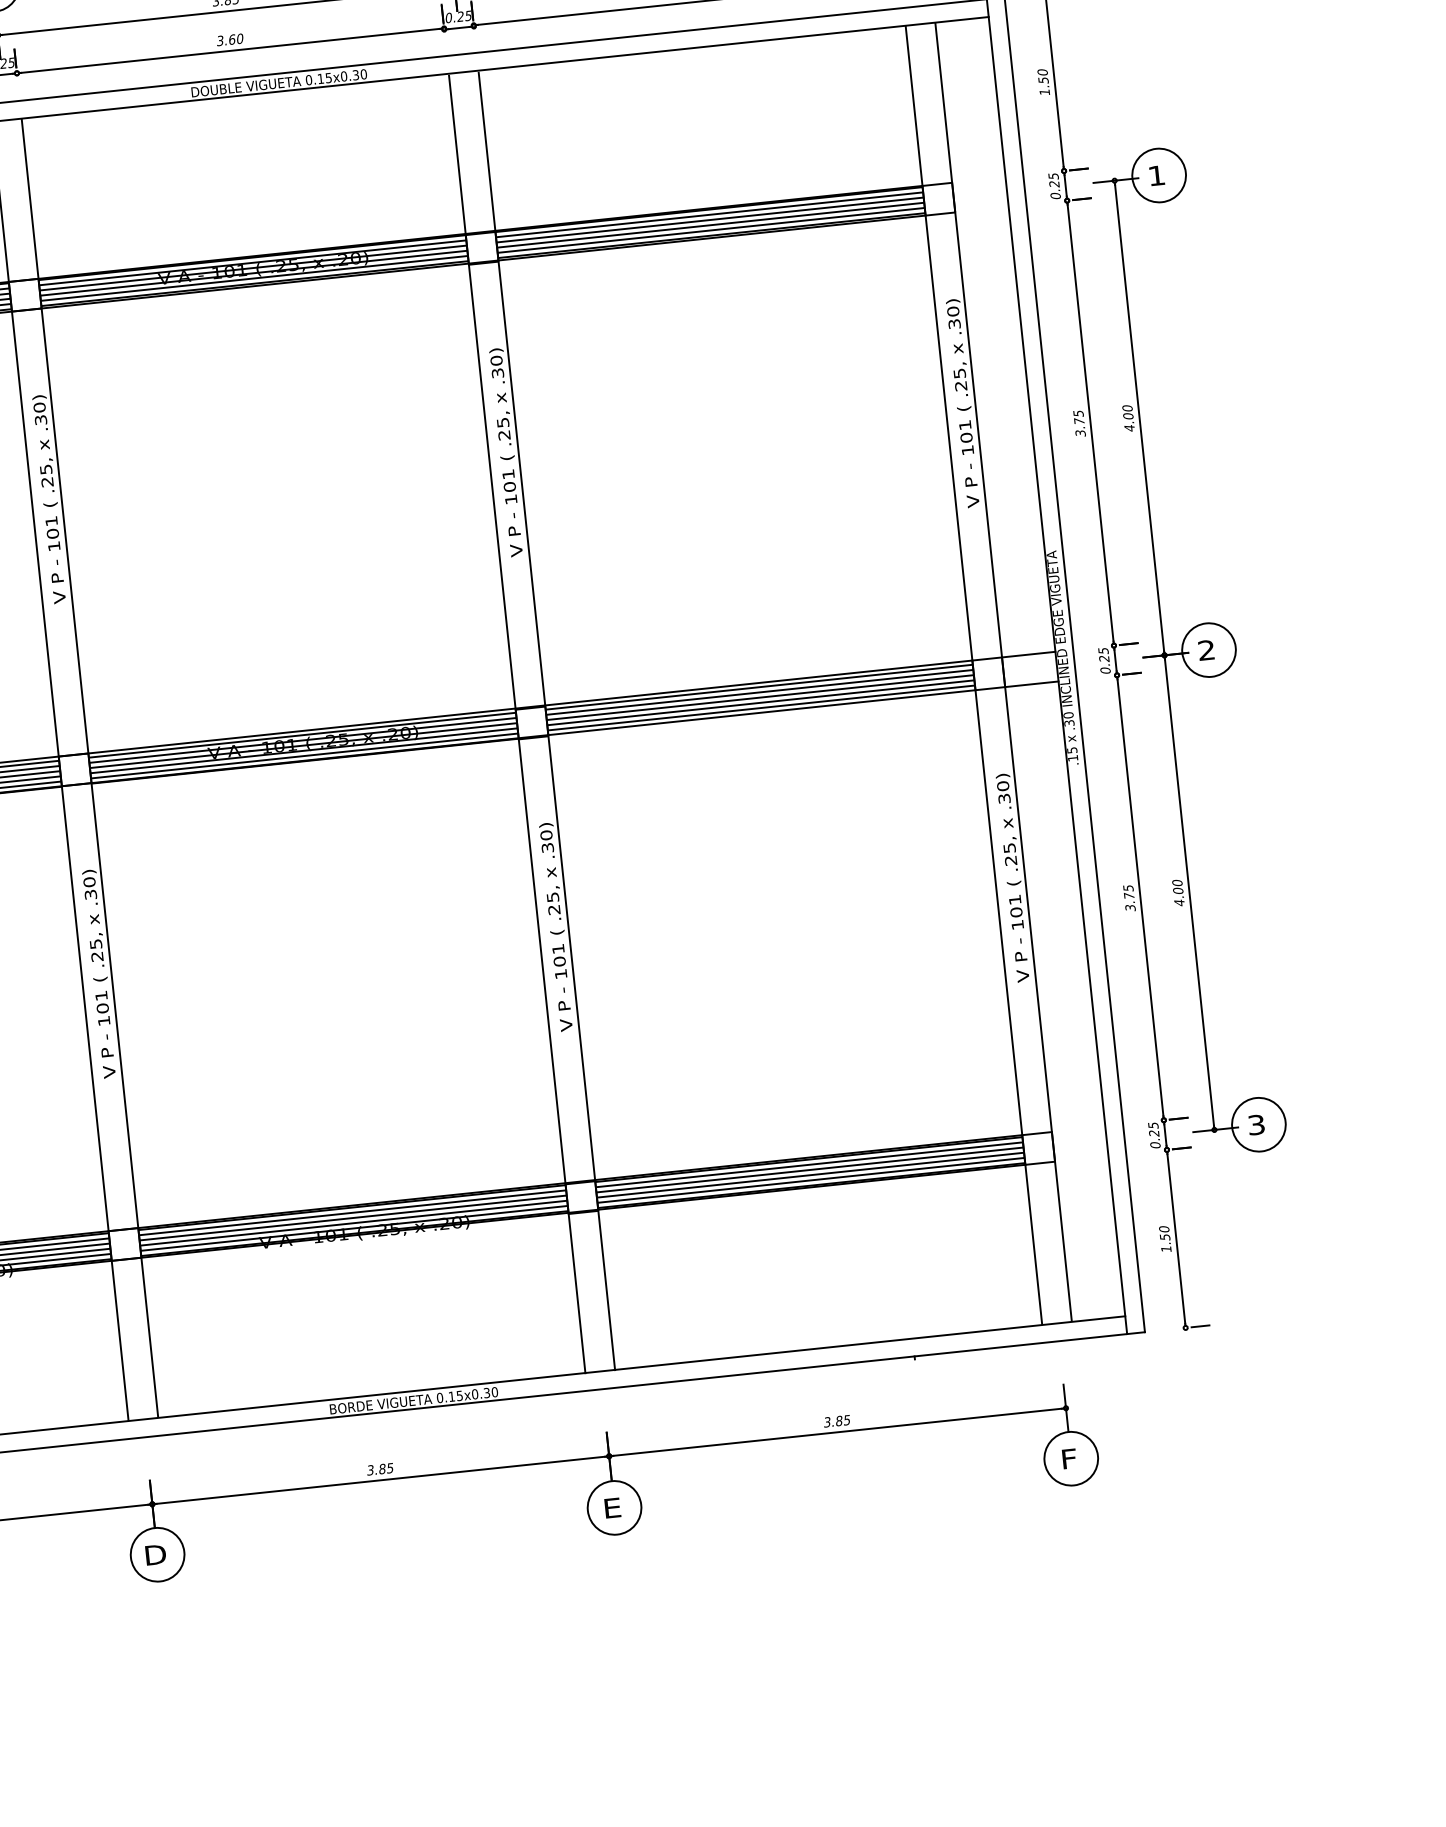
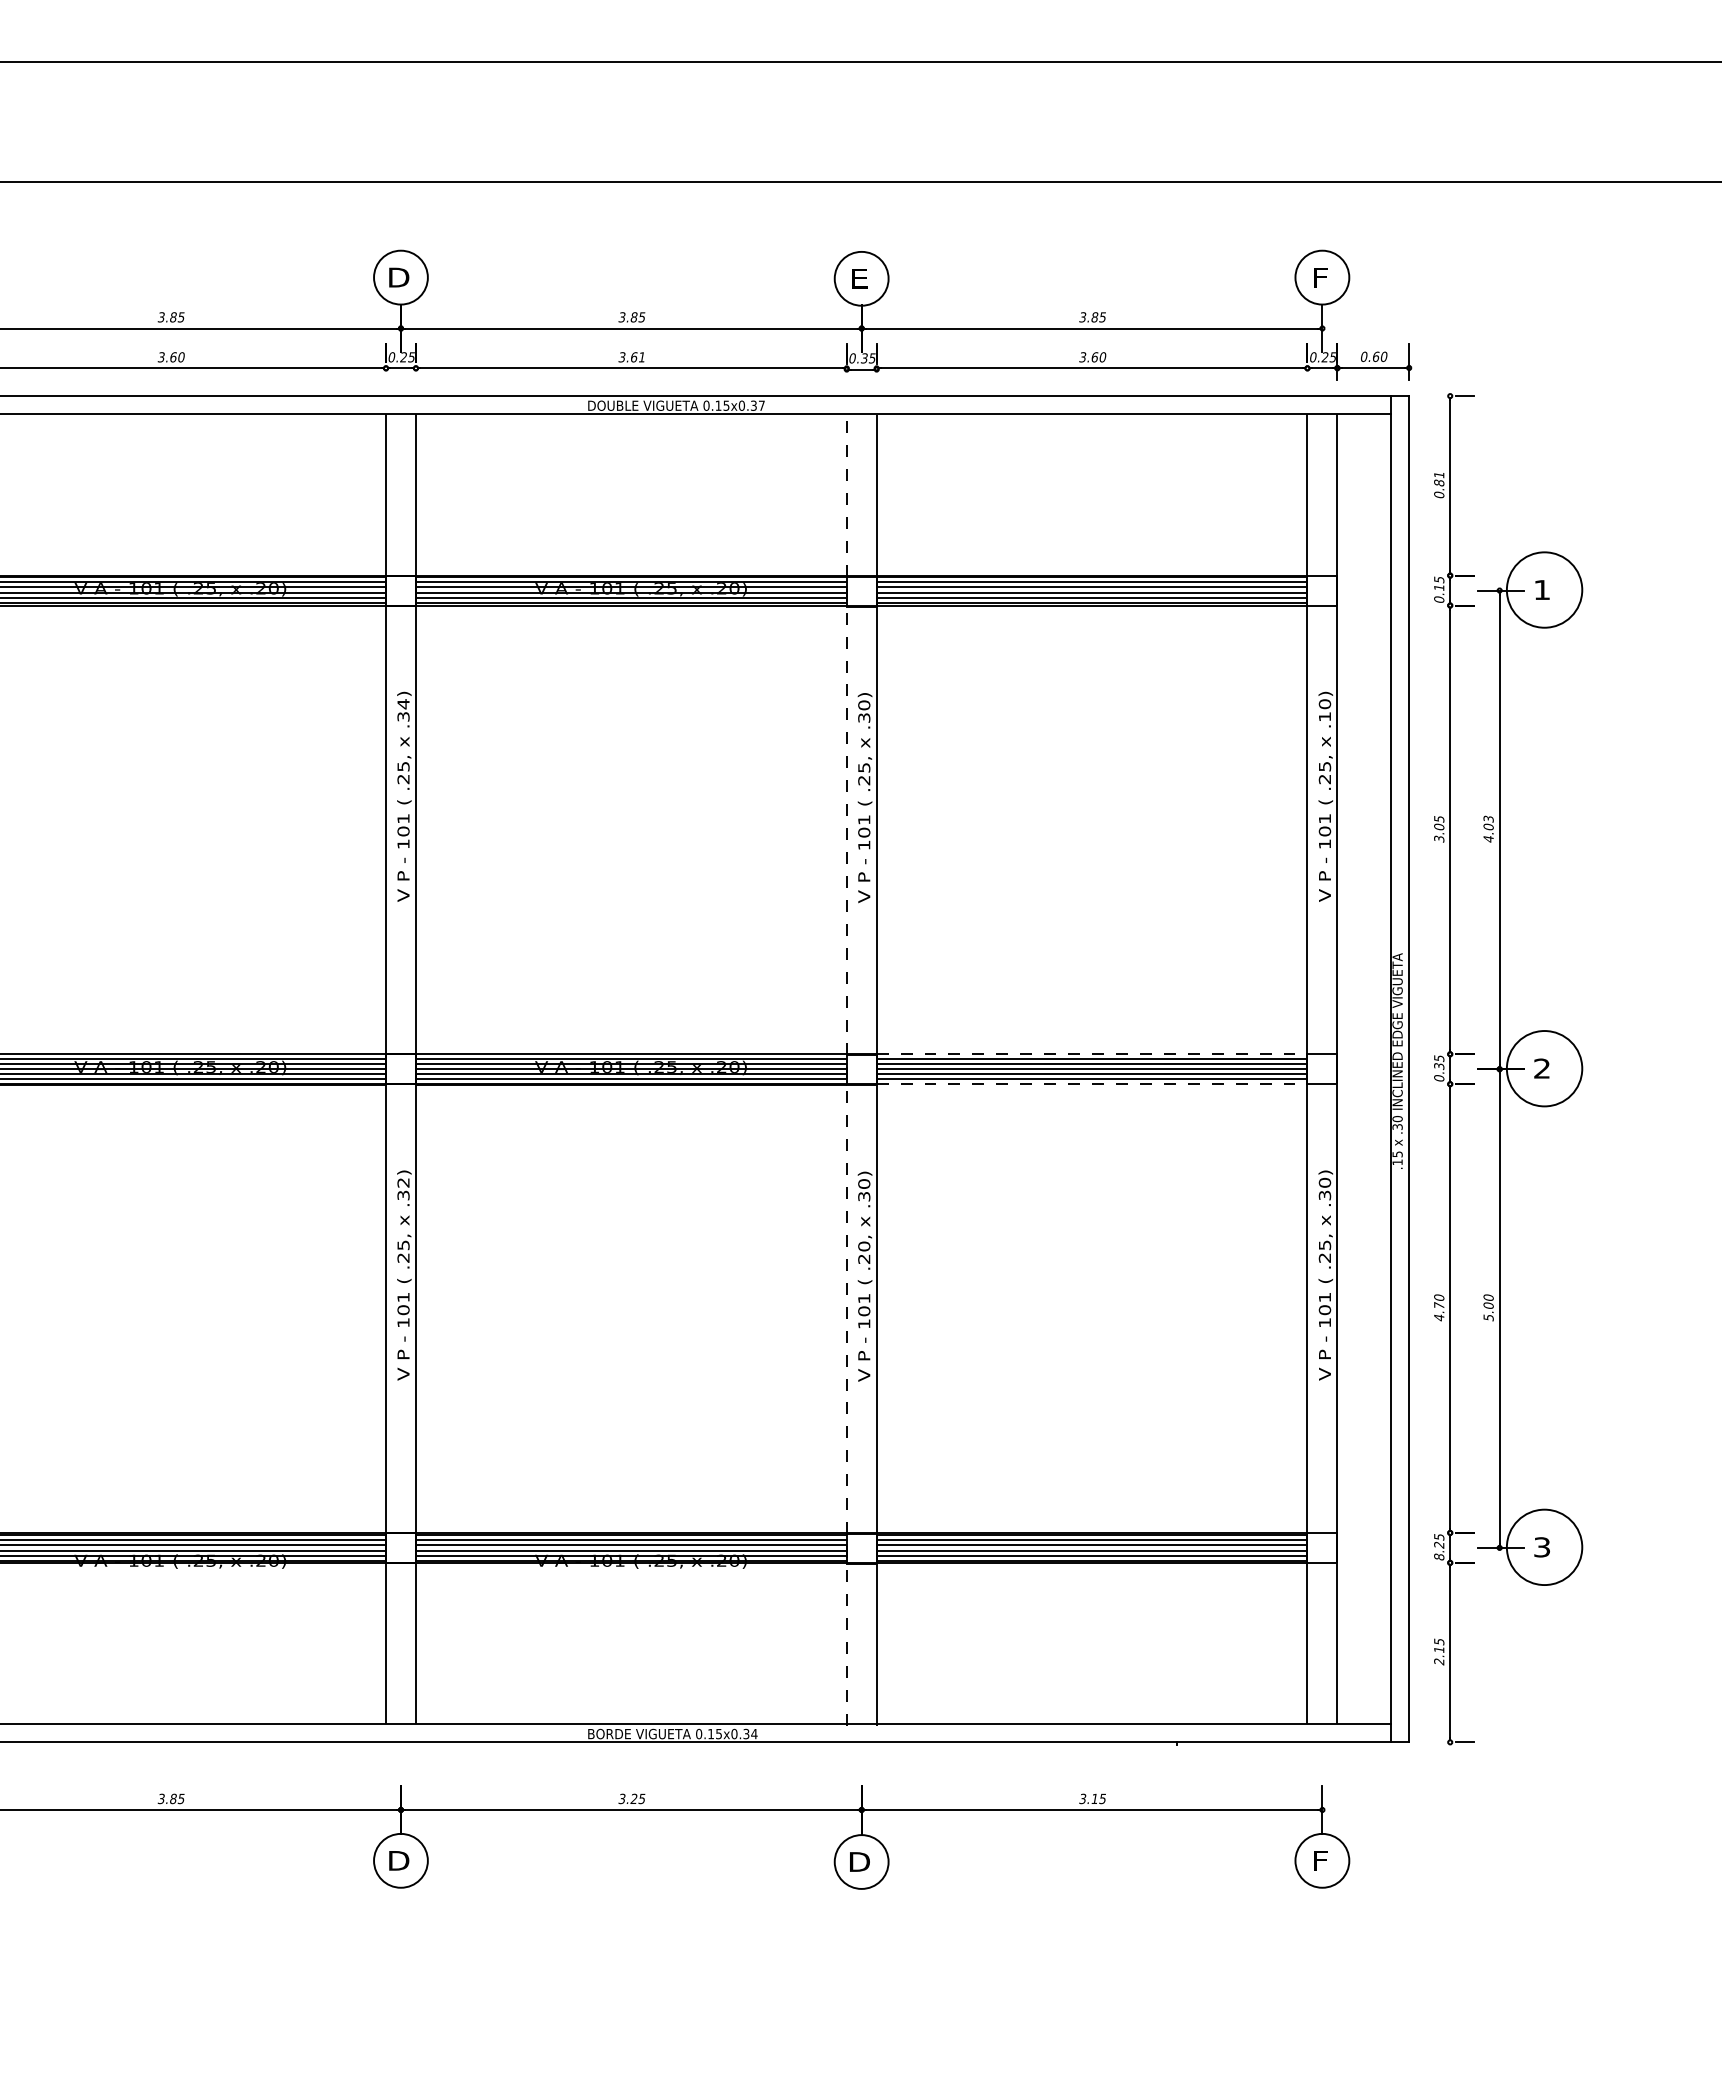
text: (460, 16) -> (864, 358), 0.25 -> 0.35
text: (240, 38) -> (642, 357), 3.60 -> 3.61
text: (363, 74) -> (761, 405), 0.15x0.30 -> 0.15x0.37
text: (1043, 81) -> (1439, 484), 1.50 -> 0.81
circle: (1159, 174) -> (1544, 589), size x1.4
text: (1054, 183) -> (1439, 587), 0.25 -> 0.15
text: (954, 323) -> (1324, 716), .30) -> .10)
text: (39, 407) -> (403, 704), .30) -> .34)
text: (1127, 407) -> (1488, 818), 4.00 -> 4.03
text: (1079, 420) -> (1439, 826), 3.75 -> 3.05
circle: (1208, 649) -> (1544, 1068), size x1.4
line: (1028, 654) -> (1364, 1054), removed
text: (1104, 658) -> (1439, 1066), 0.25 -> 0.35
line: (759, 683) -> (1092, 1054), solid -> dashed
line: (1032, 684) -> (1364, 1084), removed
line: (762, 712) -> (1092, 1084), solid -> dashed
line: (516, 723) -> (846, 1069), solid -> dashed
text: (89, 881) -> (403, 1182), .30) -> .32)
text: (553, 897) -> (864, 1246), .25, -> .20,
text: (1129, 897) -> (1439, 1307), 3.75 -> 4.70
text: (1179, 902) -> (1488, 1317), 4.00 -> 5.00
circle: (1258, 1124) -> (1544, 1547), size x1.4
text: (1155, 1144) -> (1439, 1556), 0.25 -> 8.25
text: (1165, 1238) -> (1439, 1651), 1.50 -> 2.15
text: (494, 1391) -> (754, 1733), 0.15x0.30 -> 0.15x0.34
text: (838, 1420) -> (1094, 1798), 3.85 -> 3.15
text: (381, 1469) -> (633, 1799), 3.85 -> 3.25
text: (612, 1507) -> (859, 1861), E -> D

